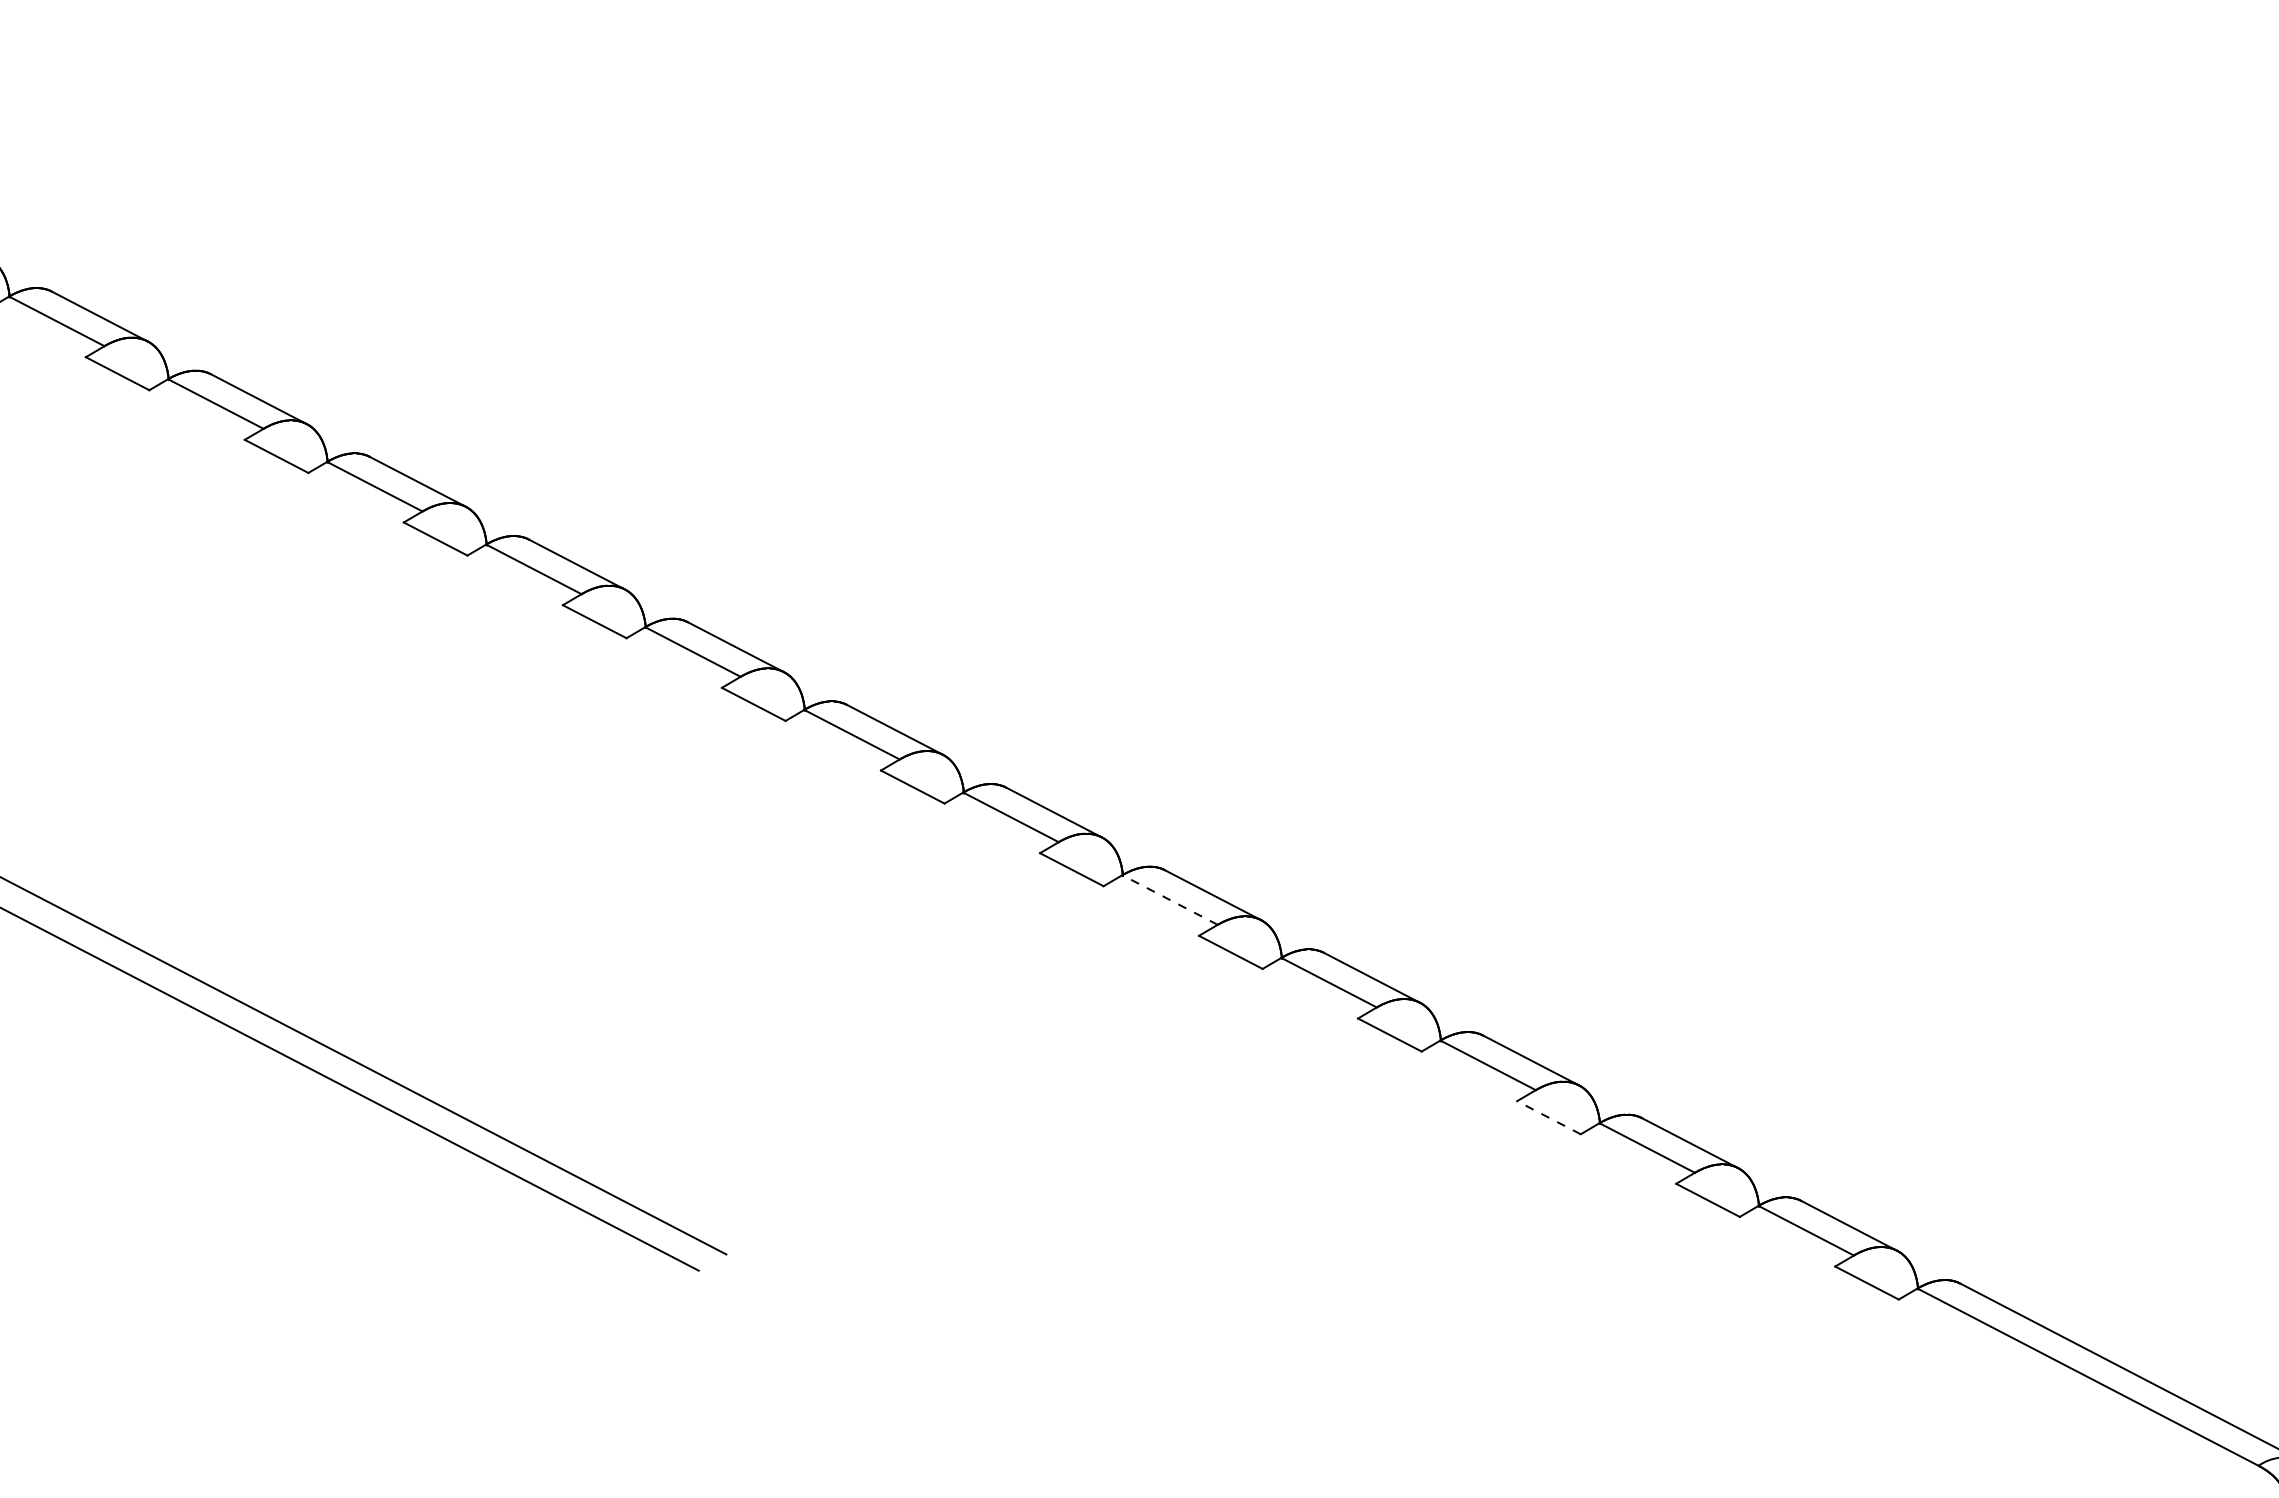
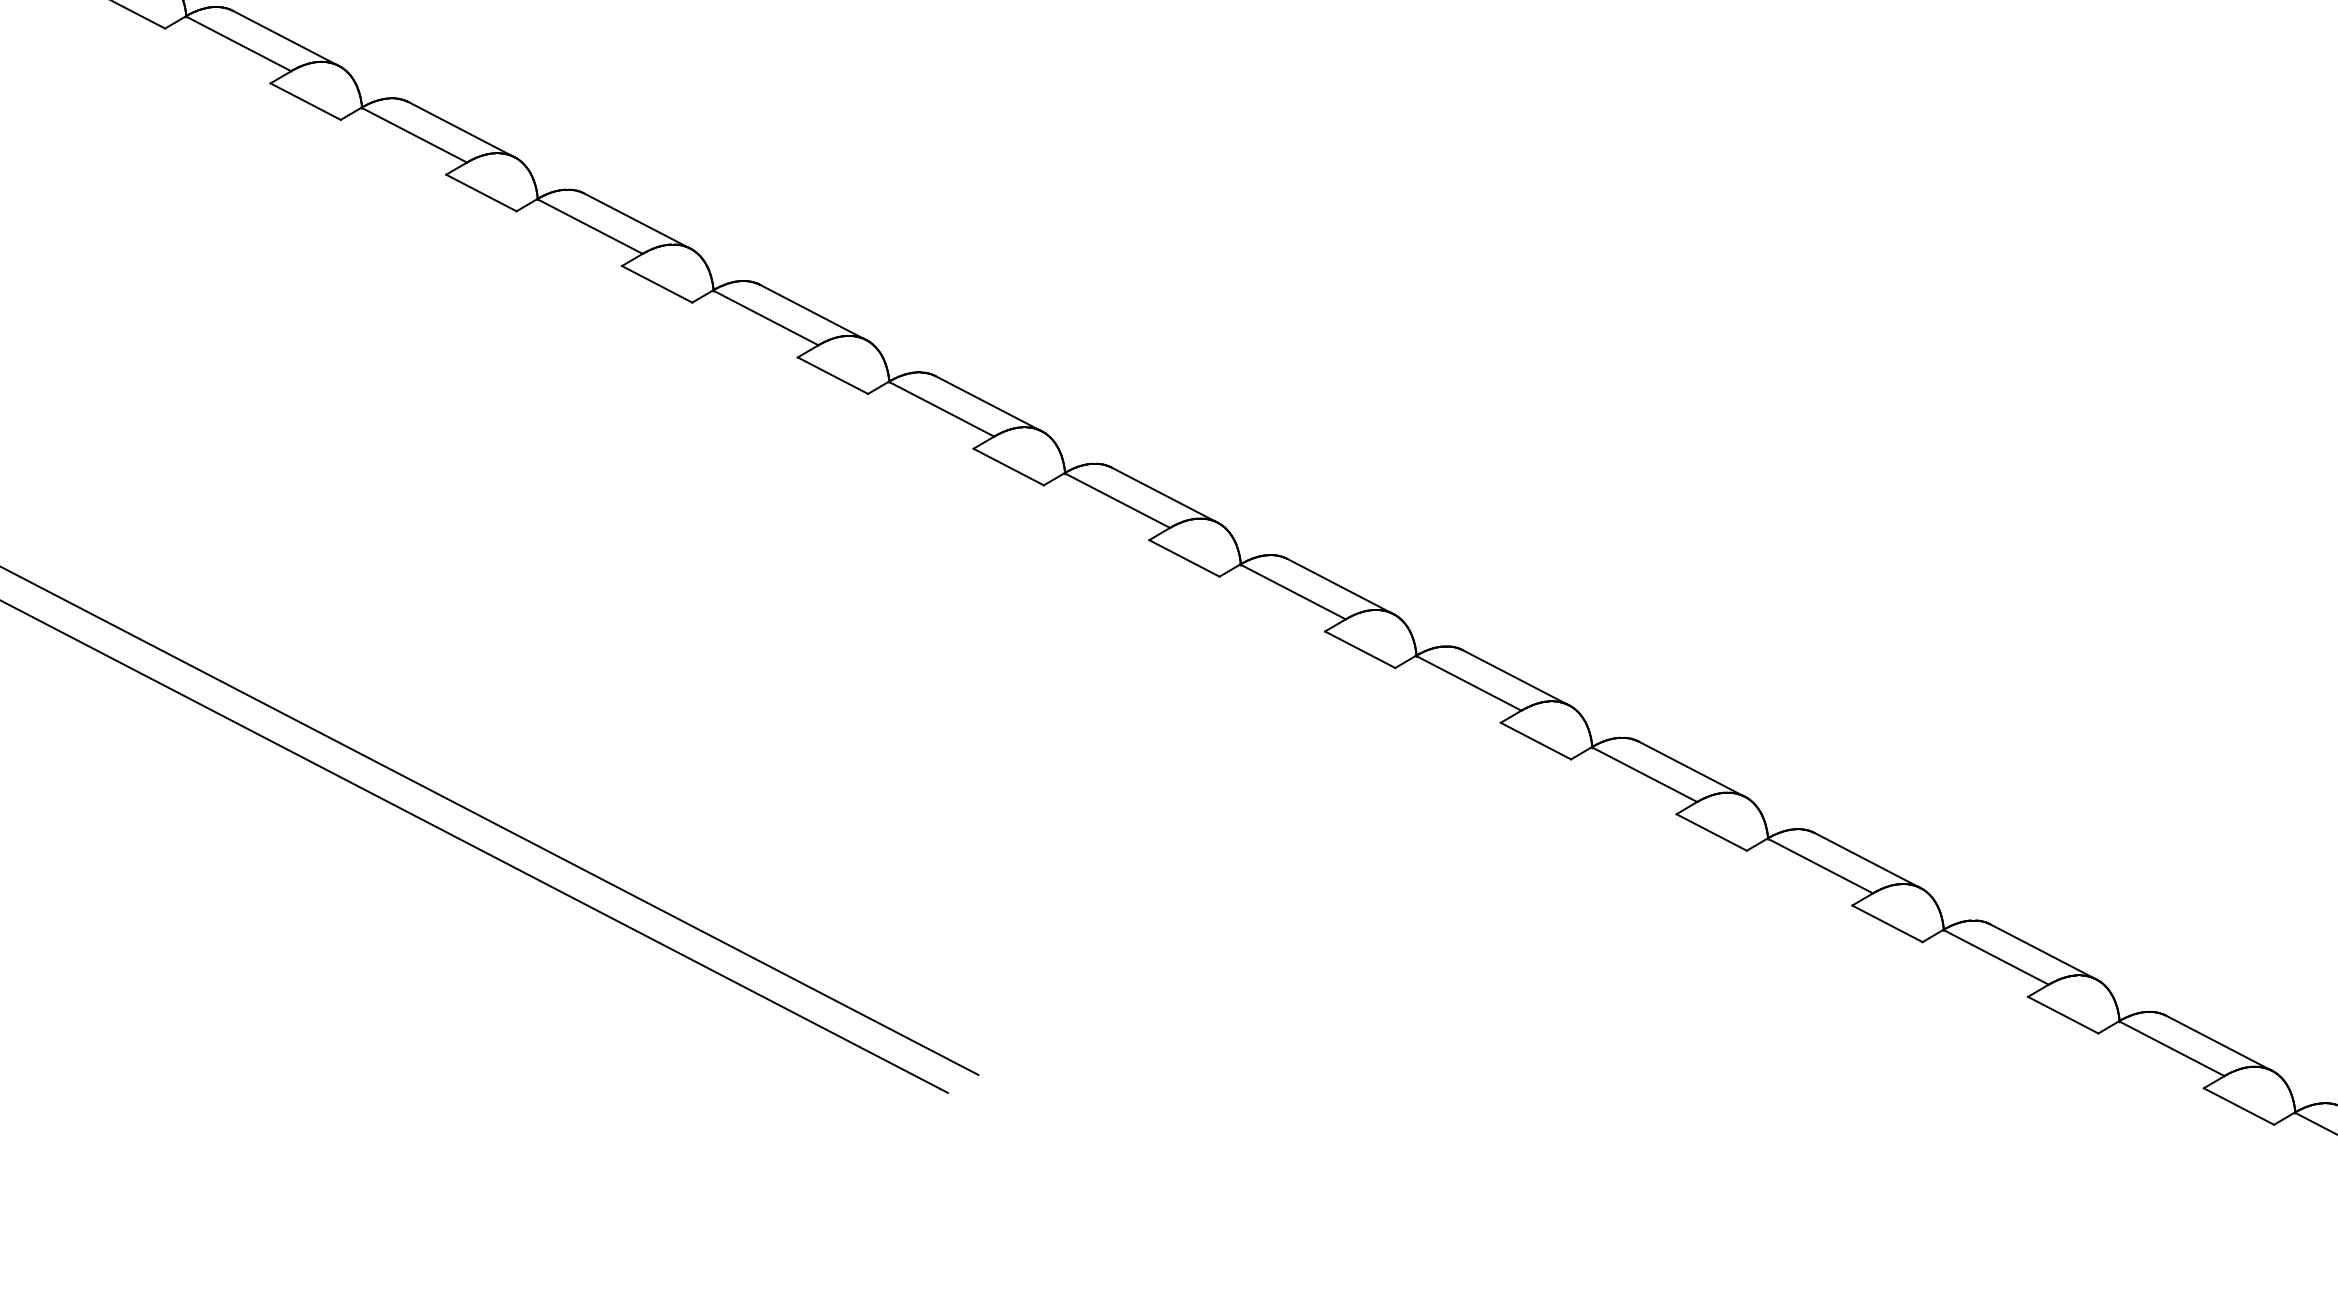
line: (1170, 900) -> (1469, 683), dashed -> solid
line: (1548, 1117) -> (1886, 923), dashed -> solid

